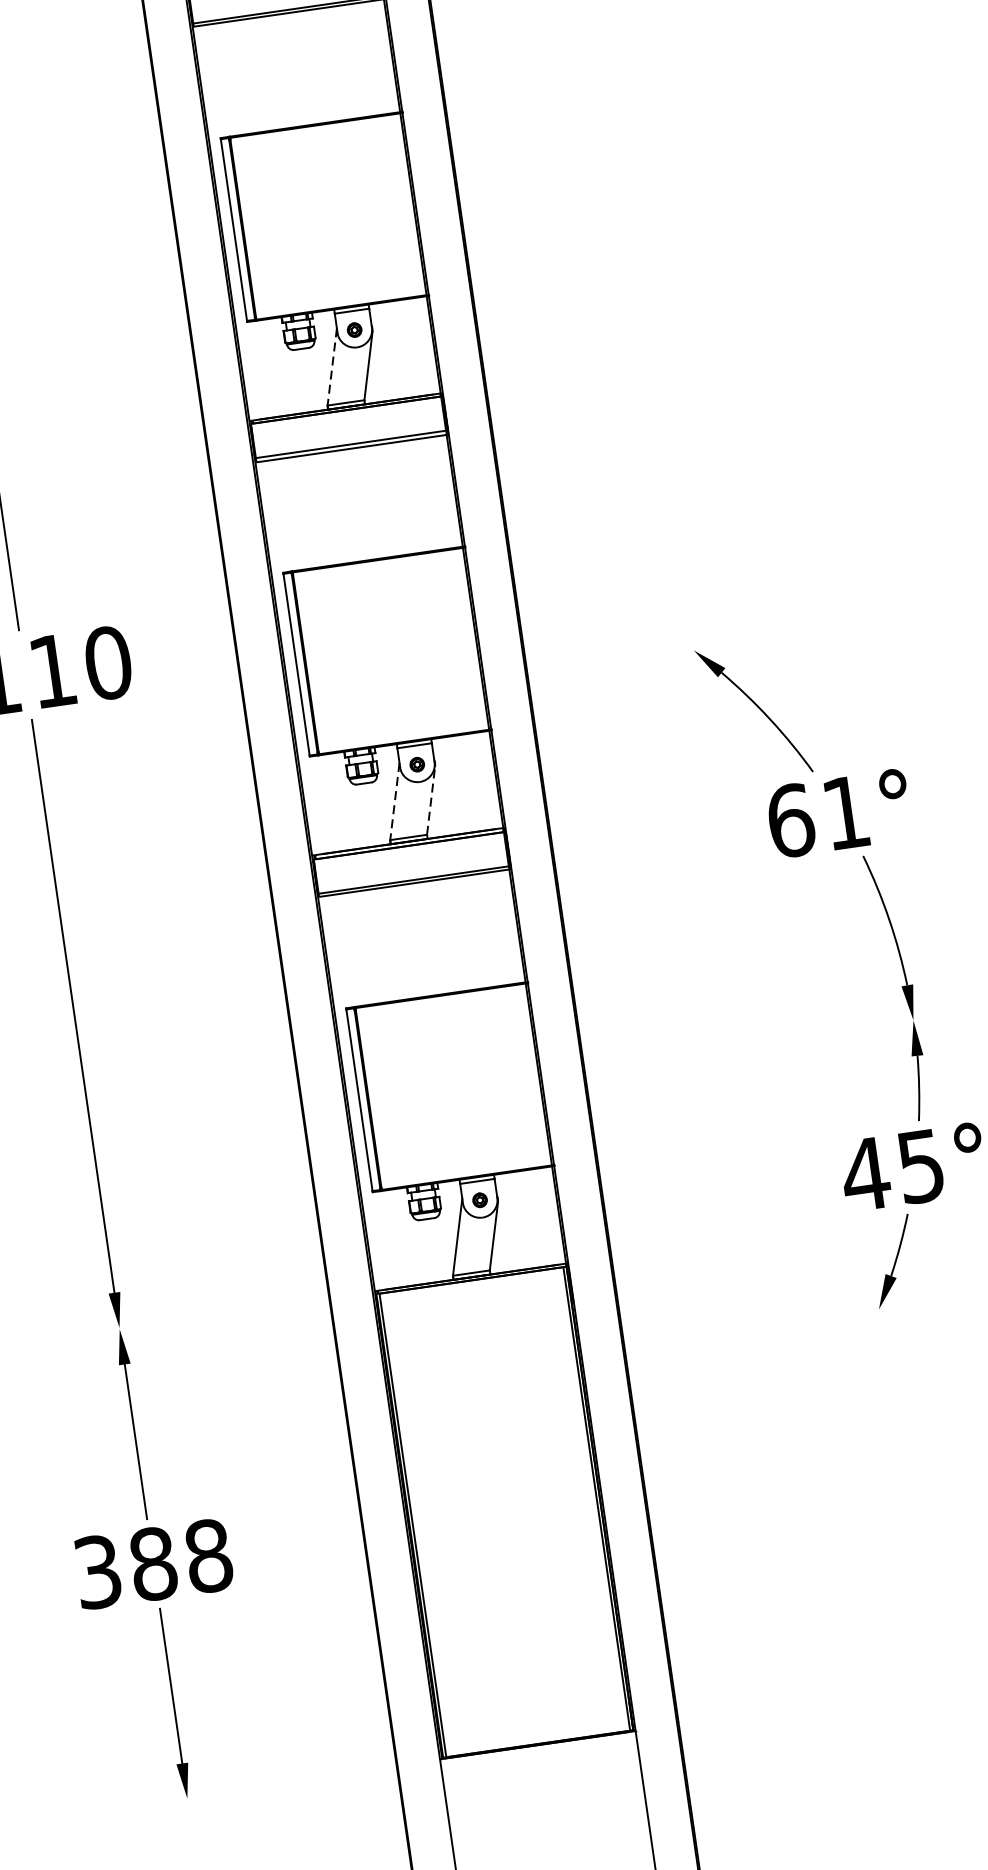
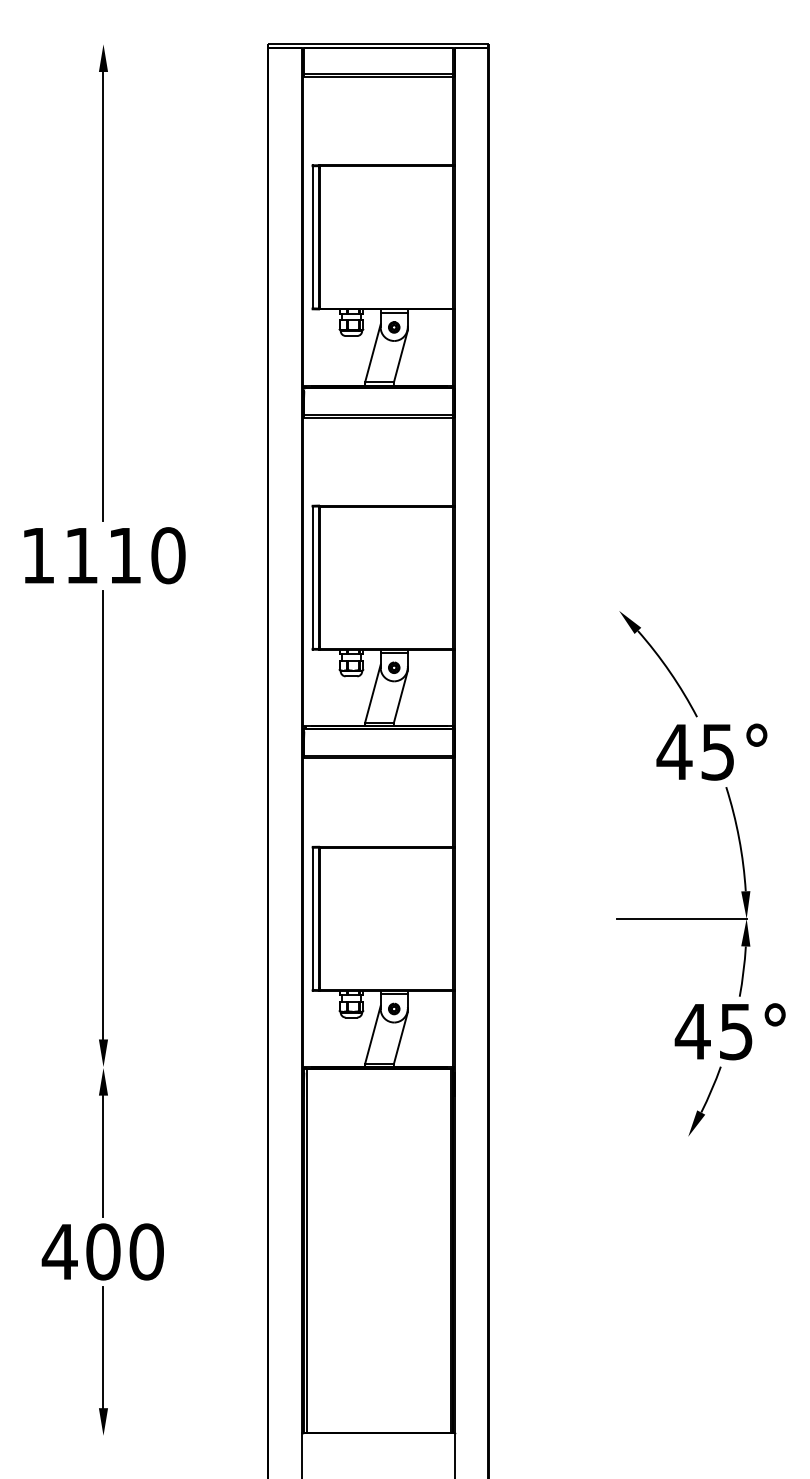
line: (331, 367) -> (372, 353), dashed -> solid
line: (430, 801) -> (400, 697), dashed -> solid
line: (394, 802) -> (372, 694), dashed -> solid
text: (816, 816) -> (694, 751), 61° -> 45°
line: (830, 1031) -> (681, 918), added
text: (152, 1563) -> (102, 1251), 388 -> 400

